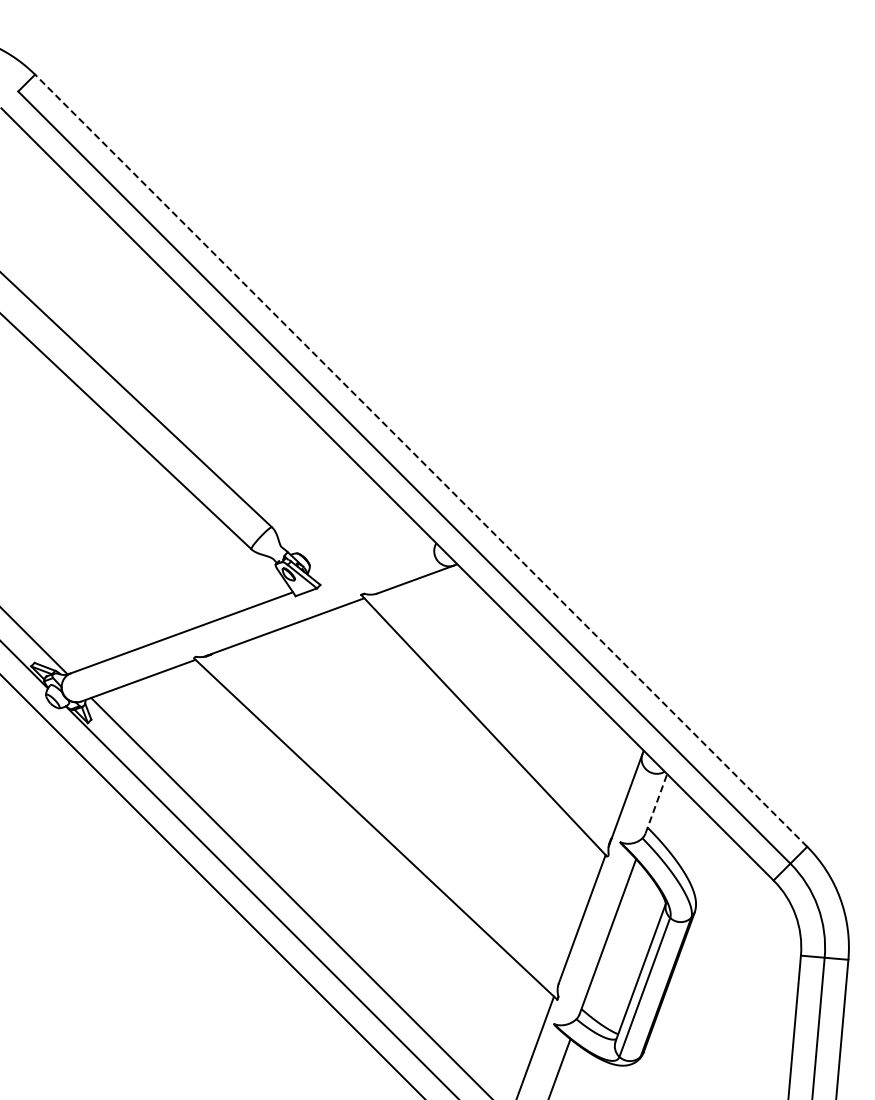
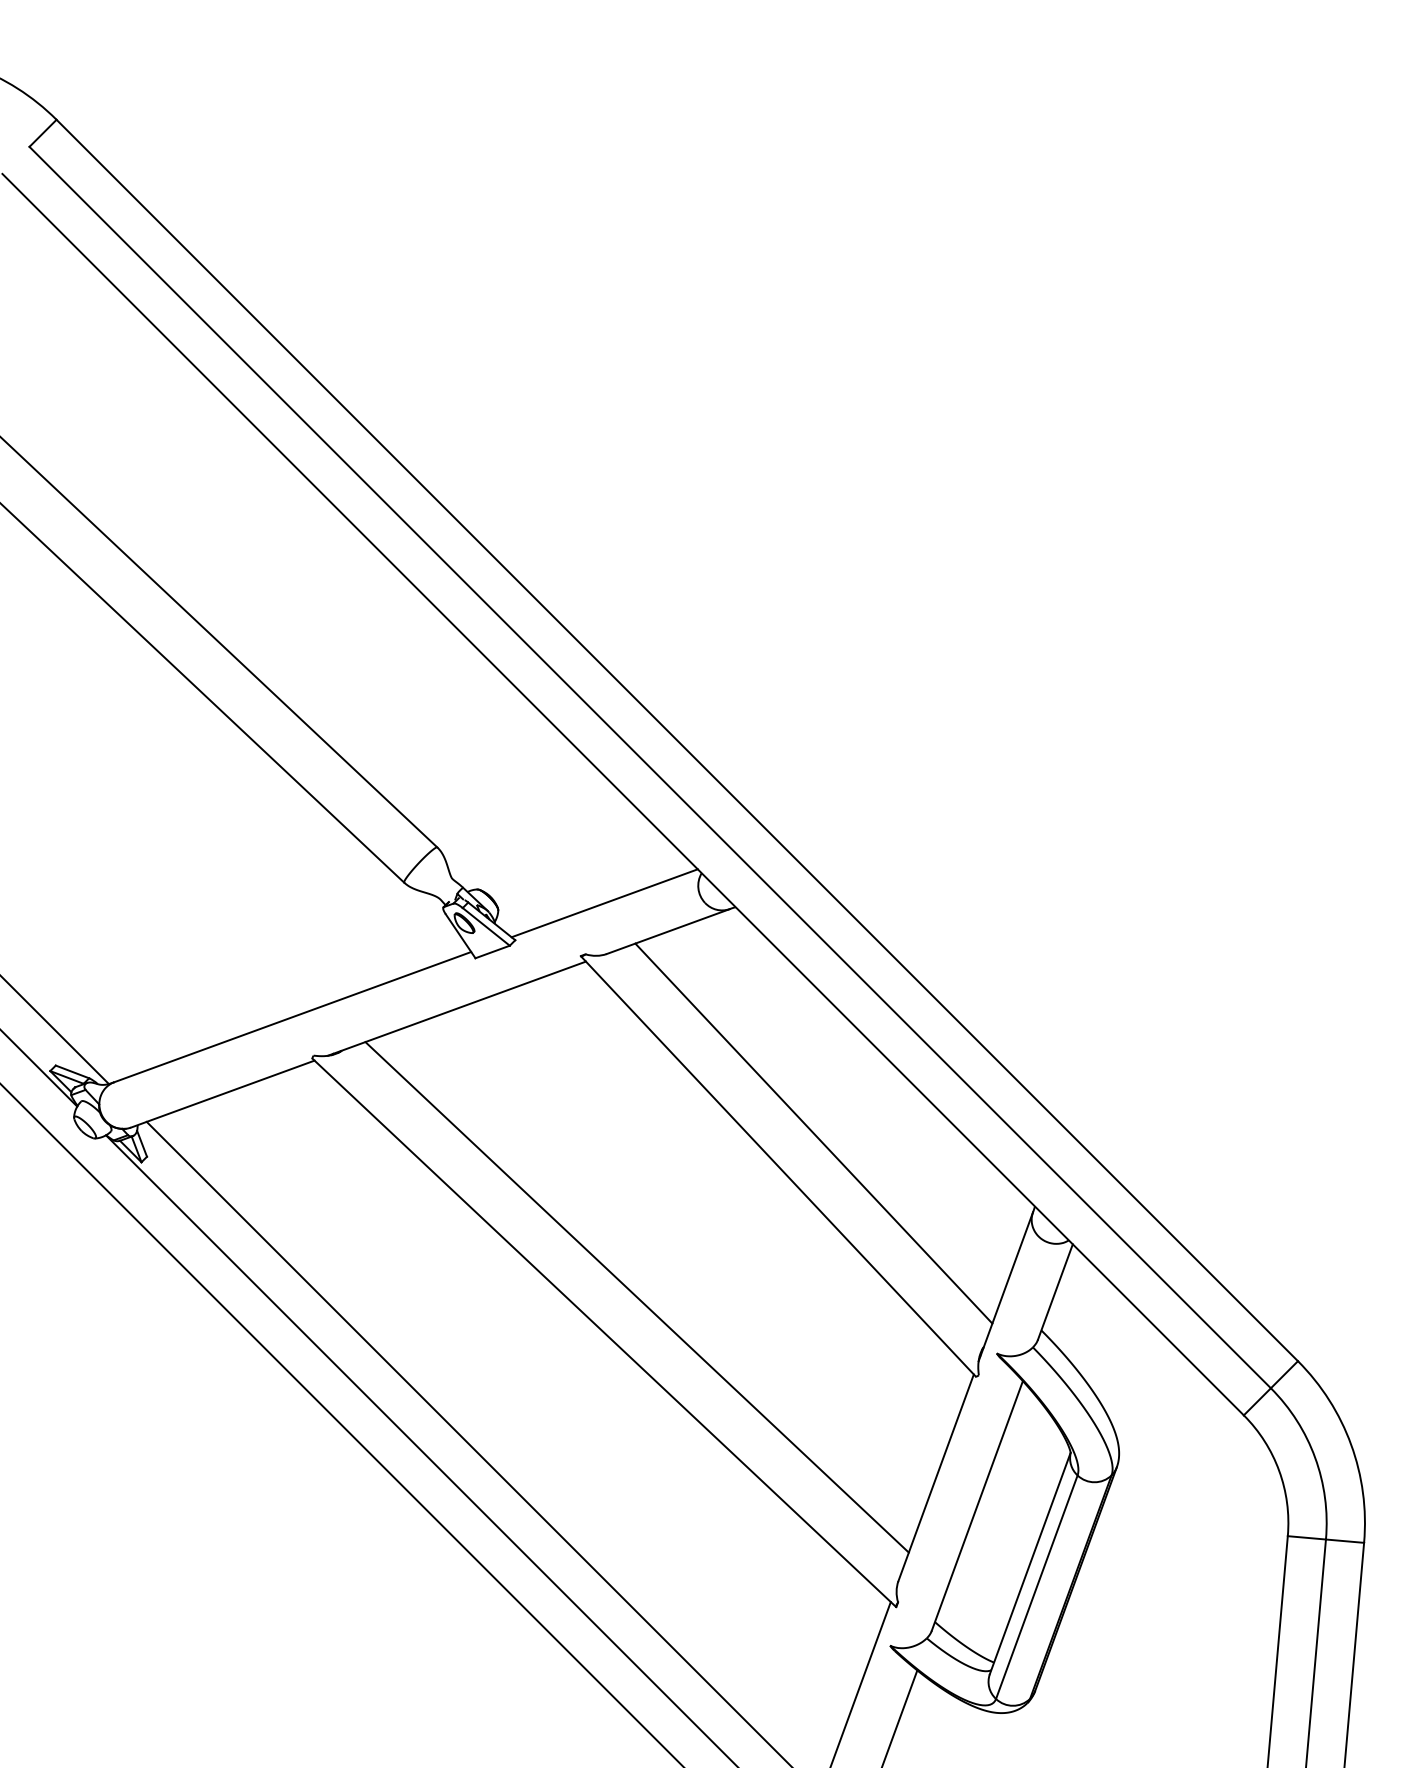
line: (421, 460) -> (677, 740), dashed -> solid
line: (375, 561) -> (603, 902), added
line: (506, 705) -> (814, 1133), added
line: (656, 803) -> (1055, 1291), dashed -> solid
line: (396, 806) -> (637, 1296), added

